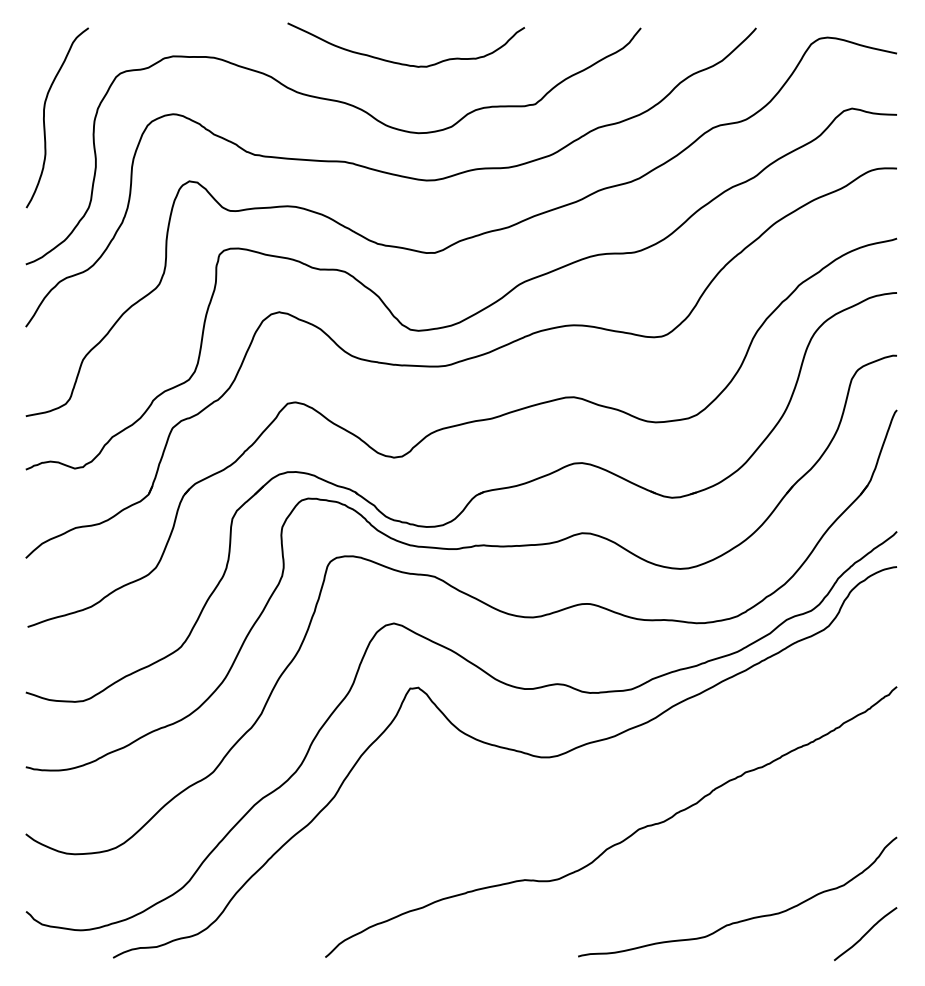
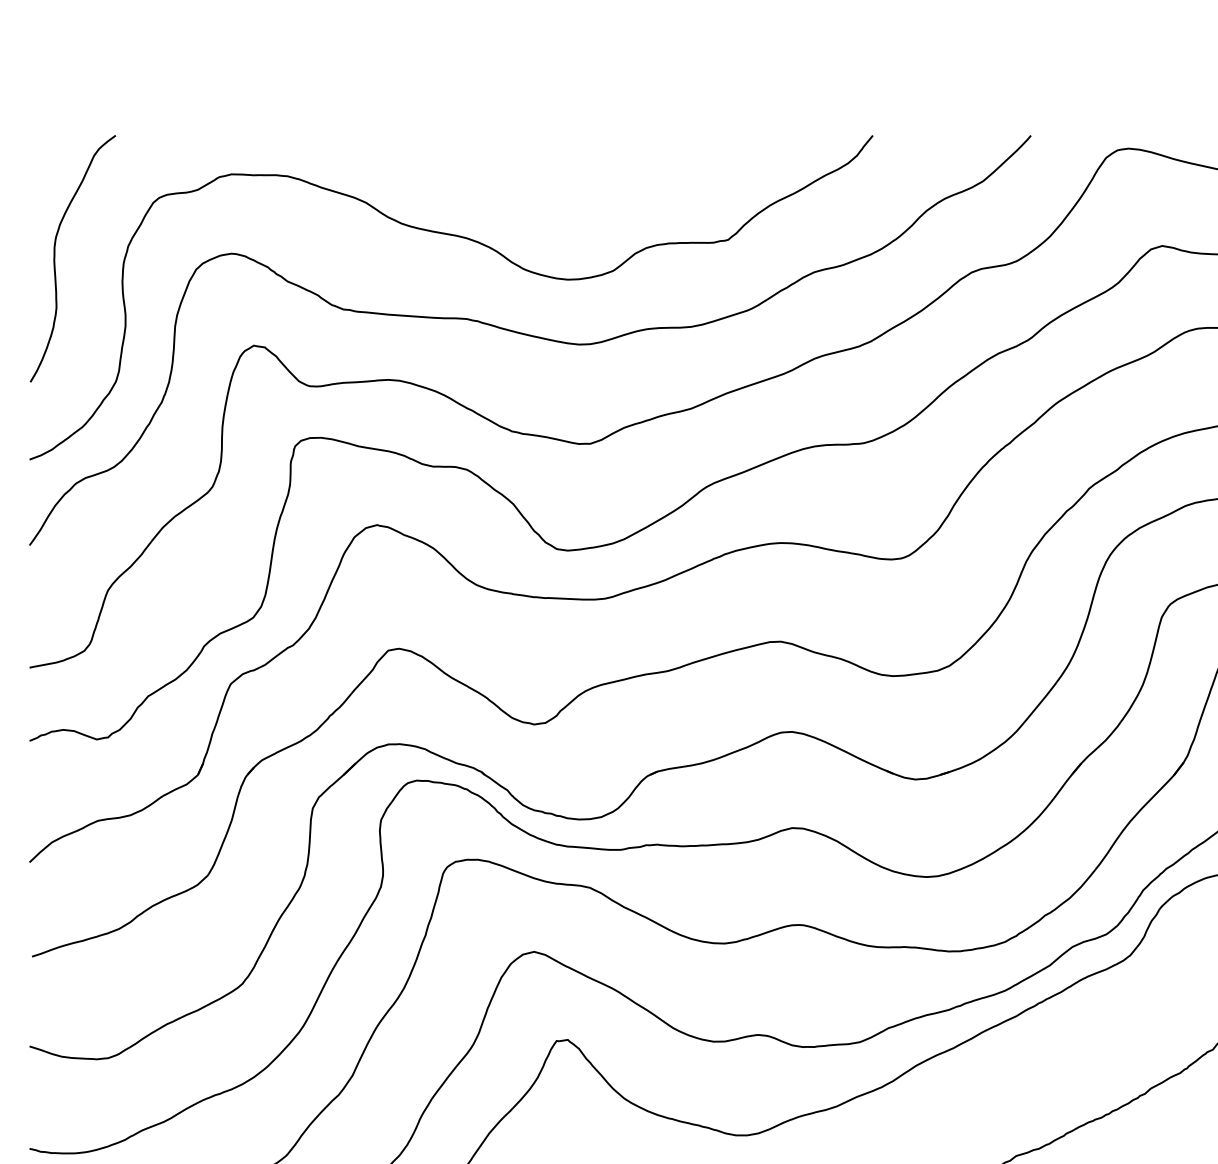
curve: (405, 63) -> (550, 184), removed

